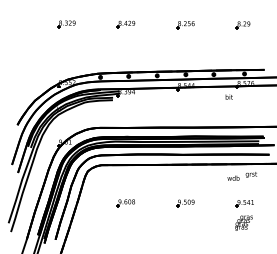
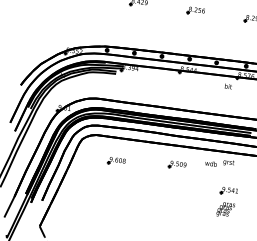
text: (241, 176) -> (219, 163), moved
part: (125, 203) -> (116, 161), moved
part: (185, 203) -> (177, 165), moved

